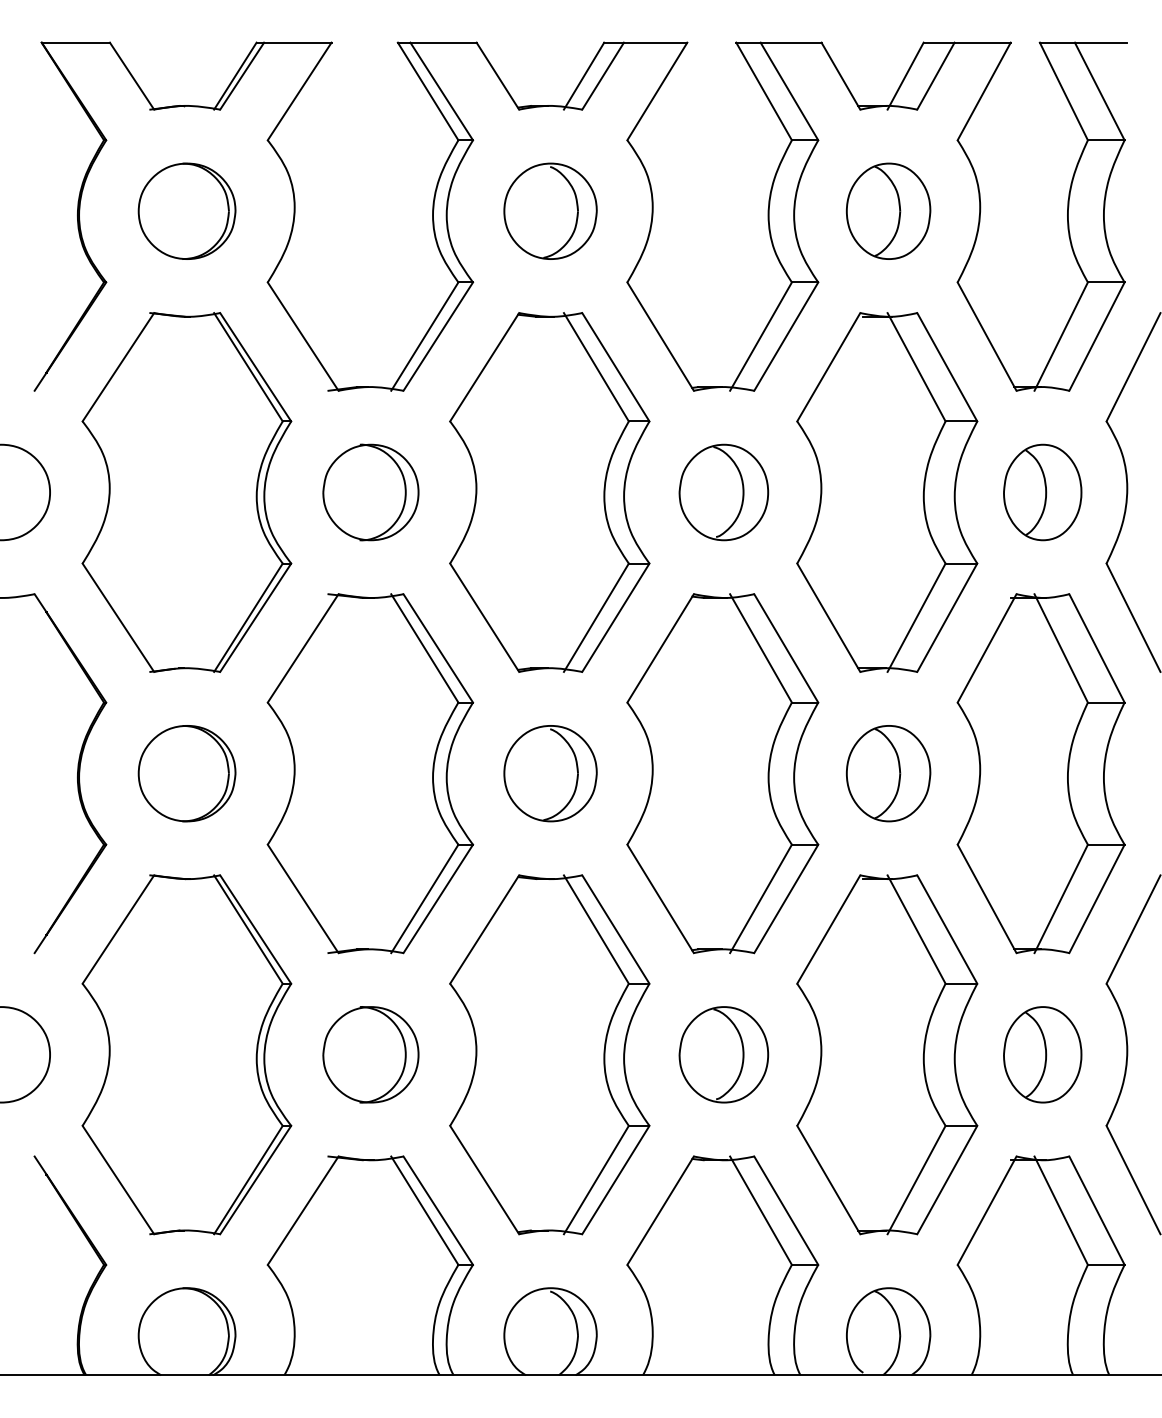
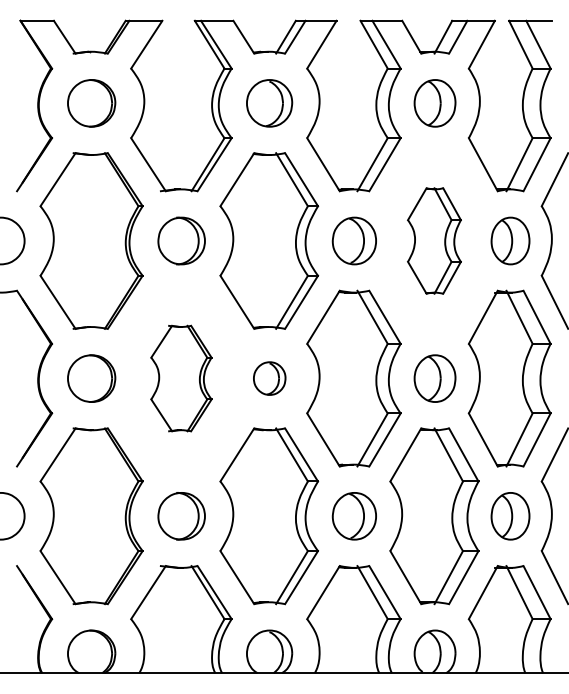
part: (887, 491) -> (434, 240), size x0.6
part: (370, 773) -> (181, 378), size x0.6
part: (550, 773) -> (269, 378), size x0.7

